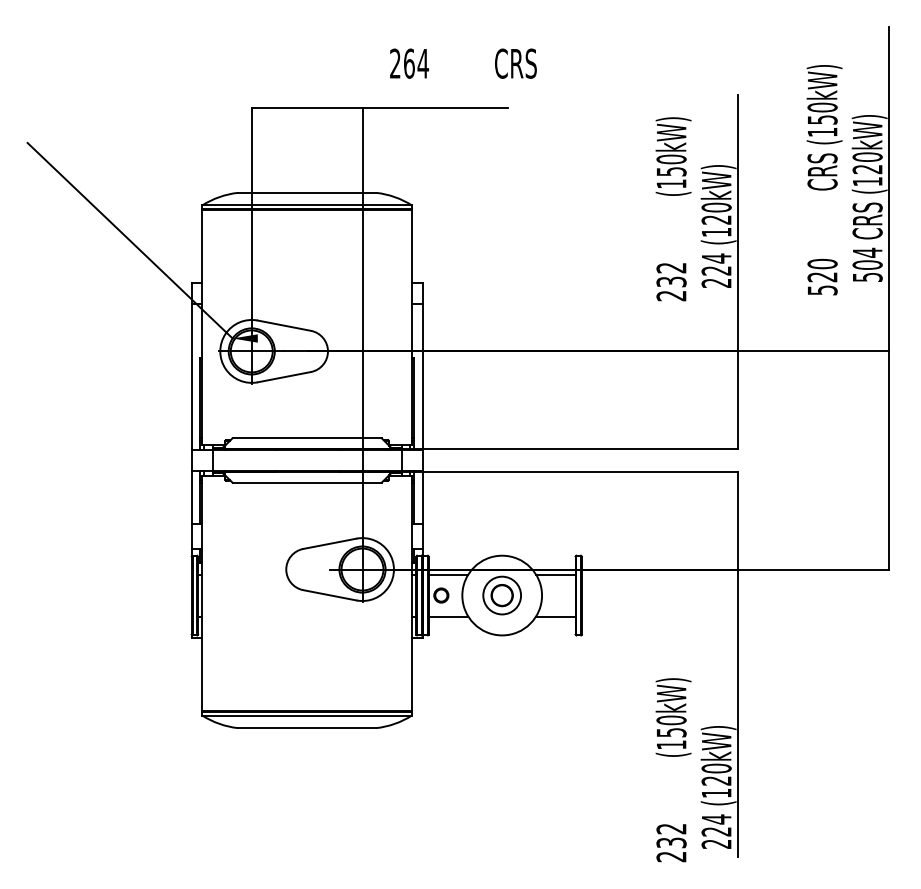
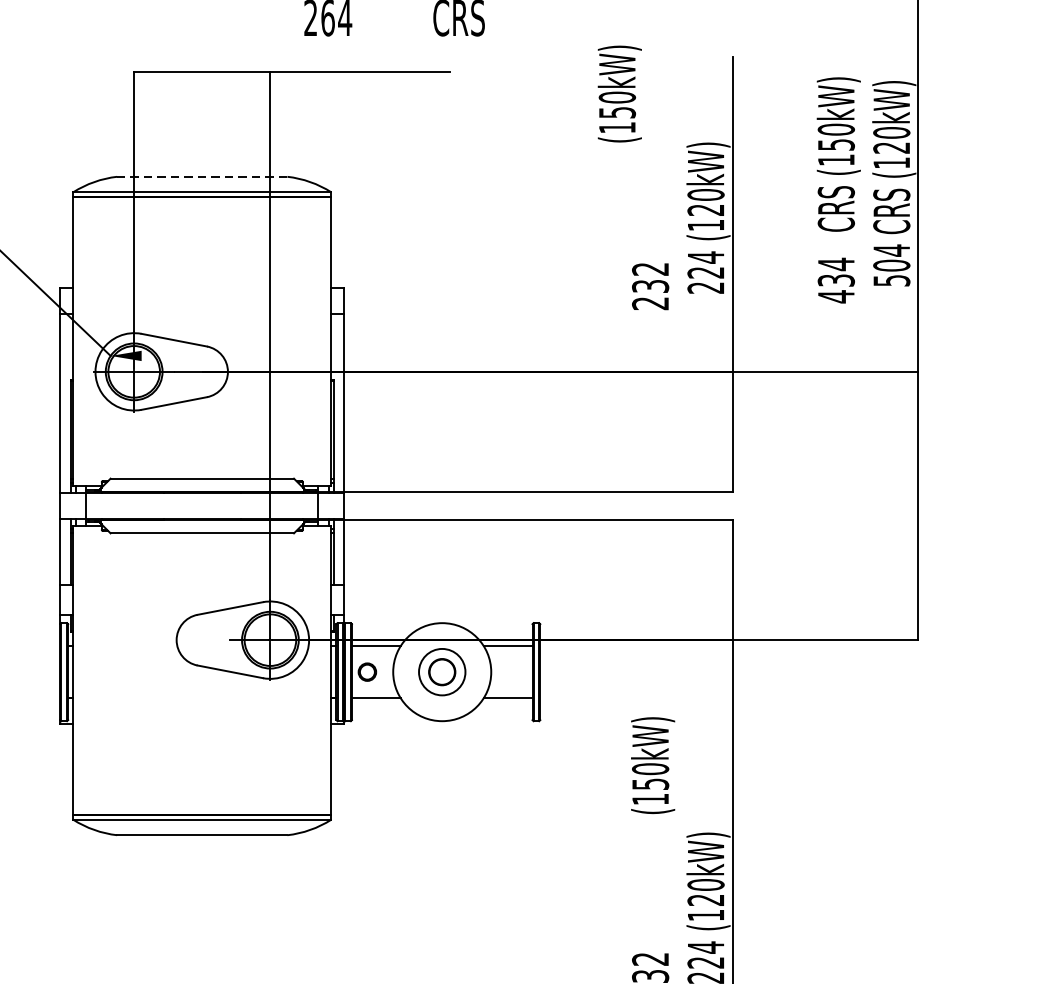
text: (824, 127) -> (838, 154), moved
text: (673, 156) -> (619, 93), moved
line: (306, 192) -> (201, 176), solid -> dashed
text: (822, 276) -> (836, 279), 520 -> 434
text: (673, 717) -> (652, 765), moved

